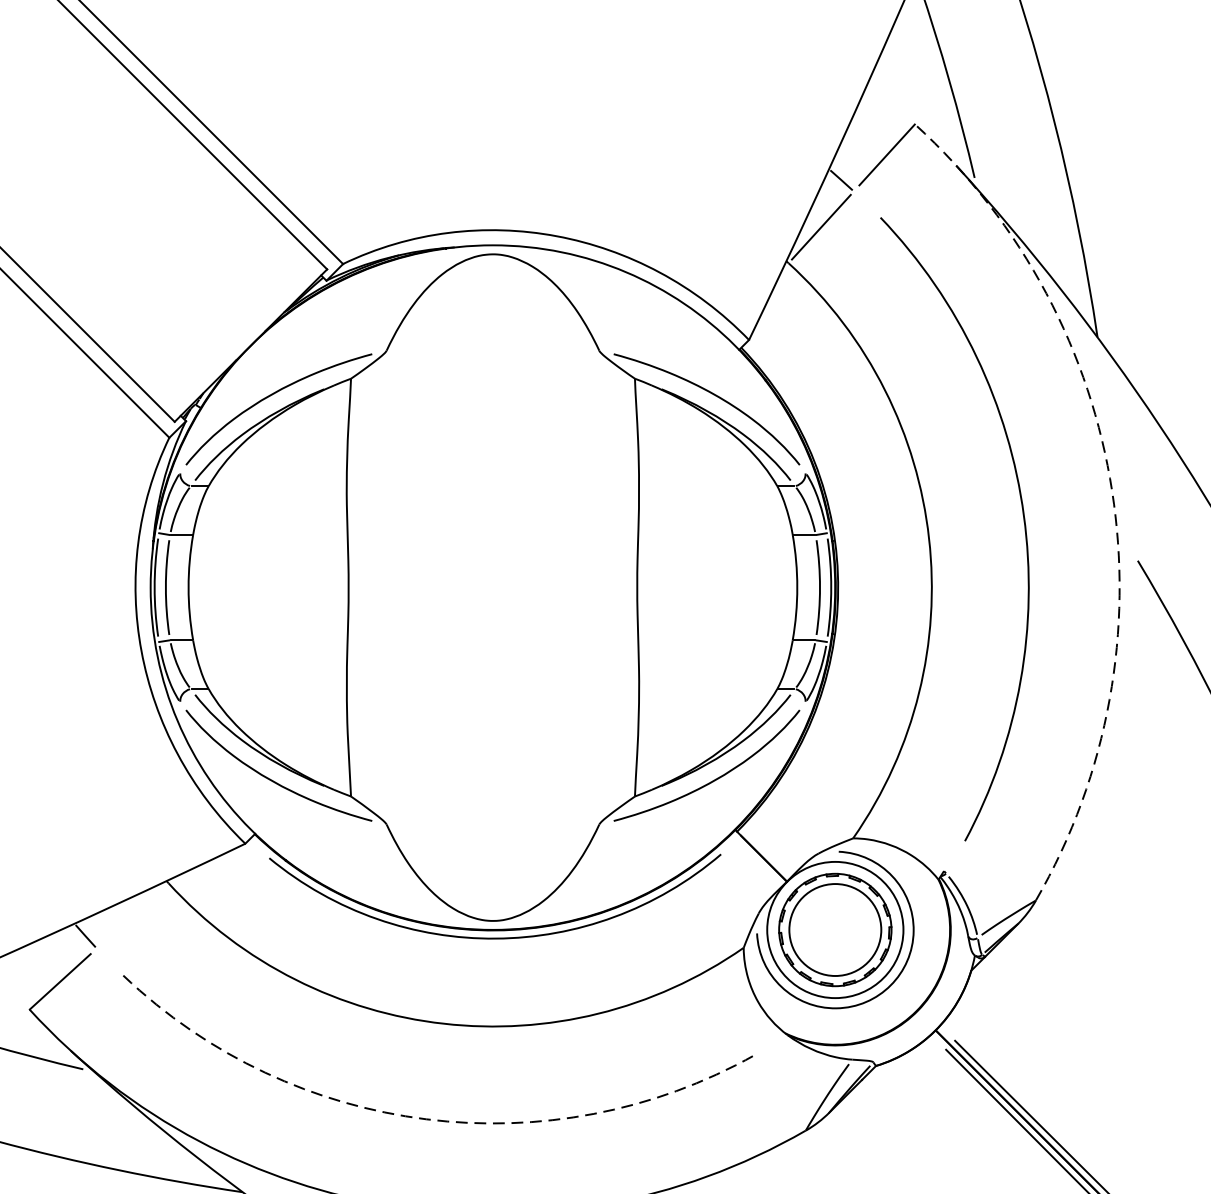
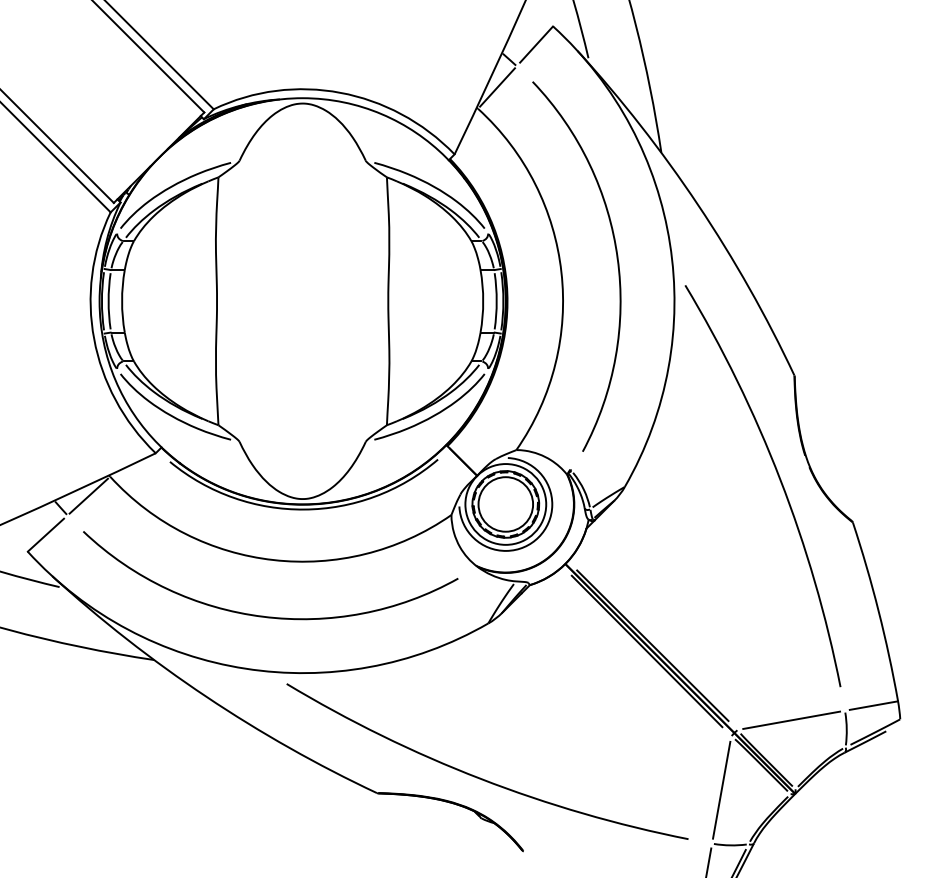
arc: (1112, 491) -> (670, 244), dashed -> solid
line: (131, 914) -> (88, 495), added
arc: (426, 1118) -> (263, 616), dashed -> solid

